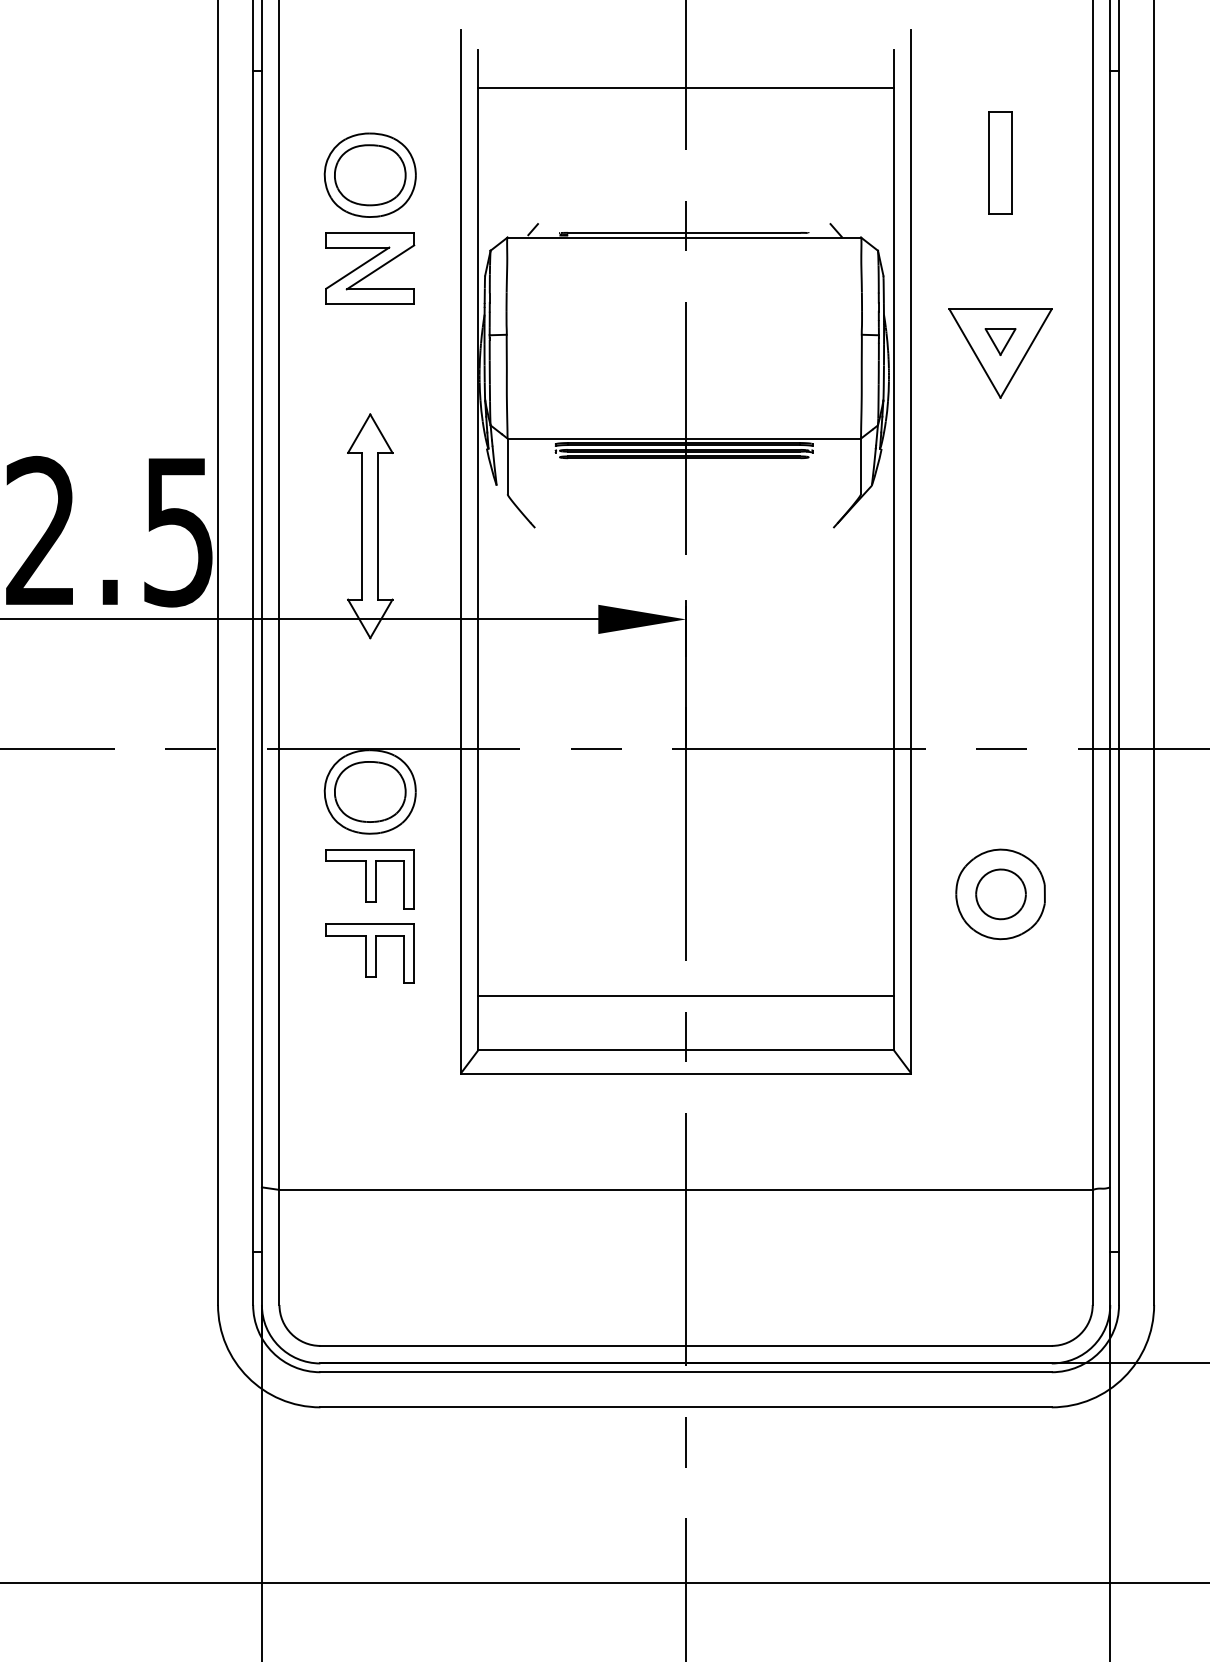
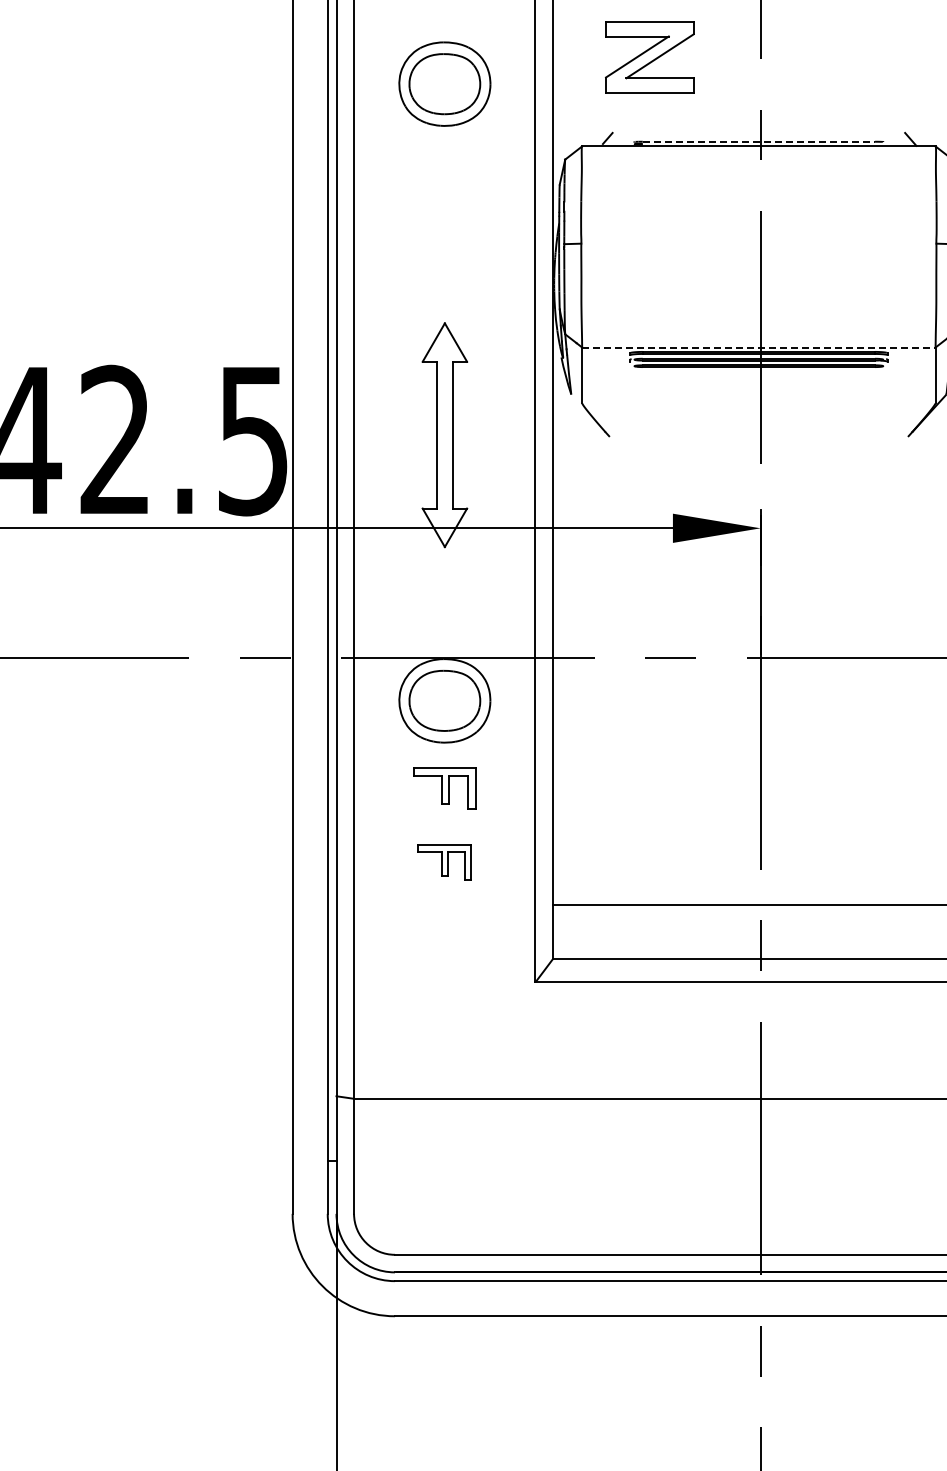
line: (684, 232) -> (759, 141), solid -> dashed
part: (370, 268) -> (650, 57), moved
line: (684, 438) -> (759, 347), solid -> dashed
part: (369, 879) -> (444, 788), size x0.7
part: (369, 953) -> (444, 862), size x0.6

